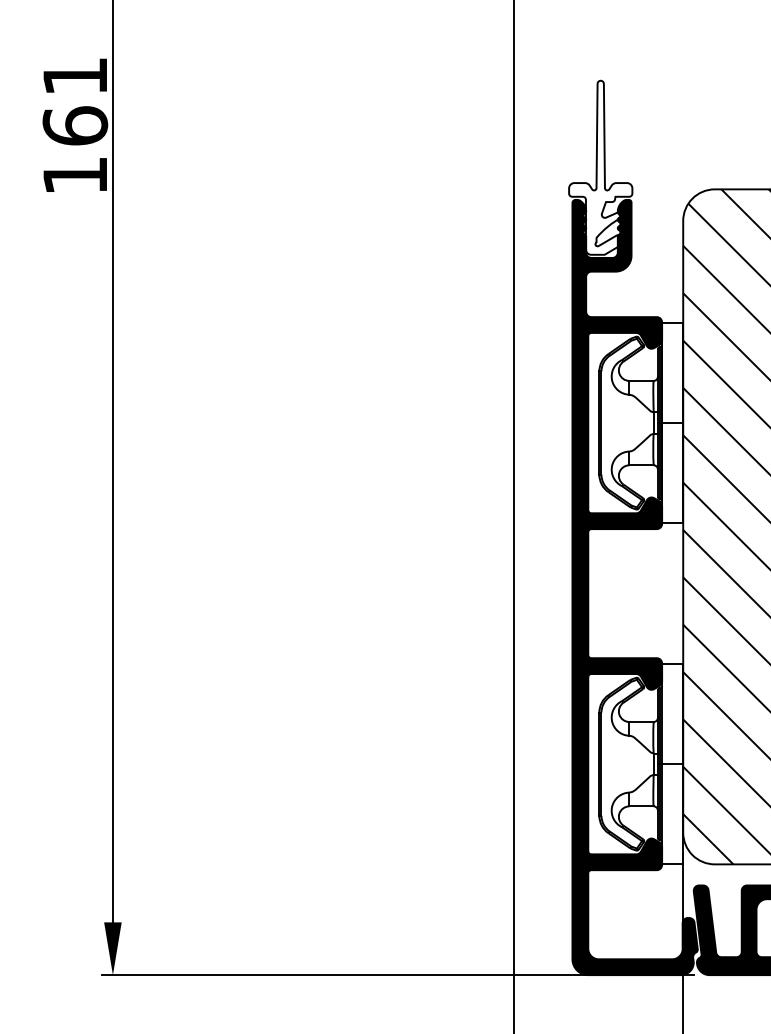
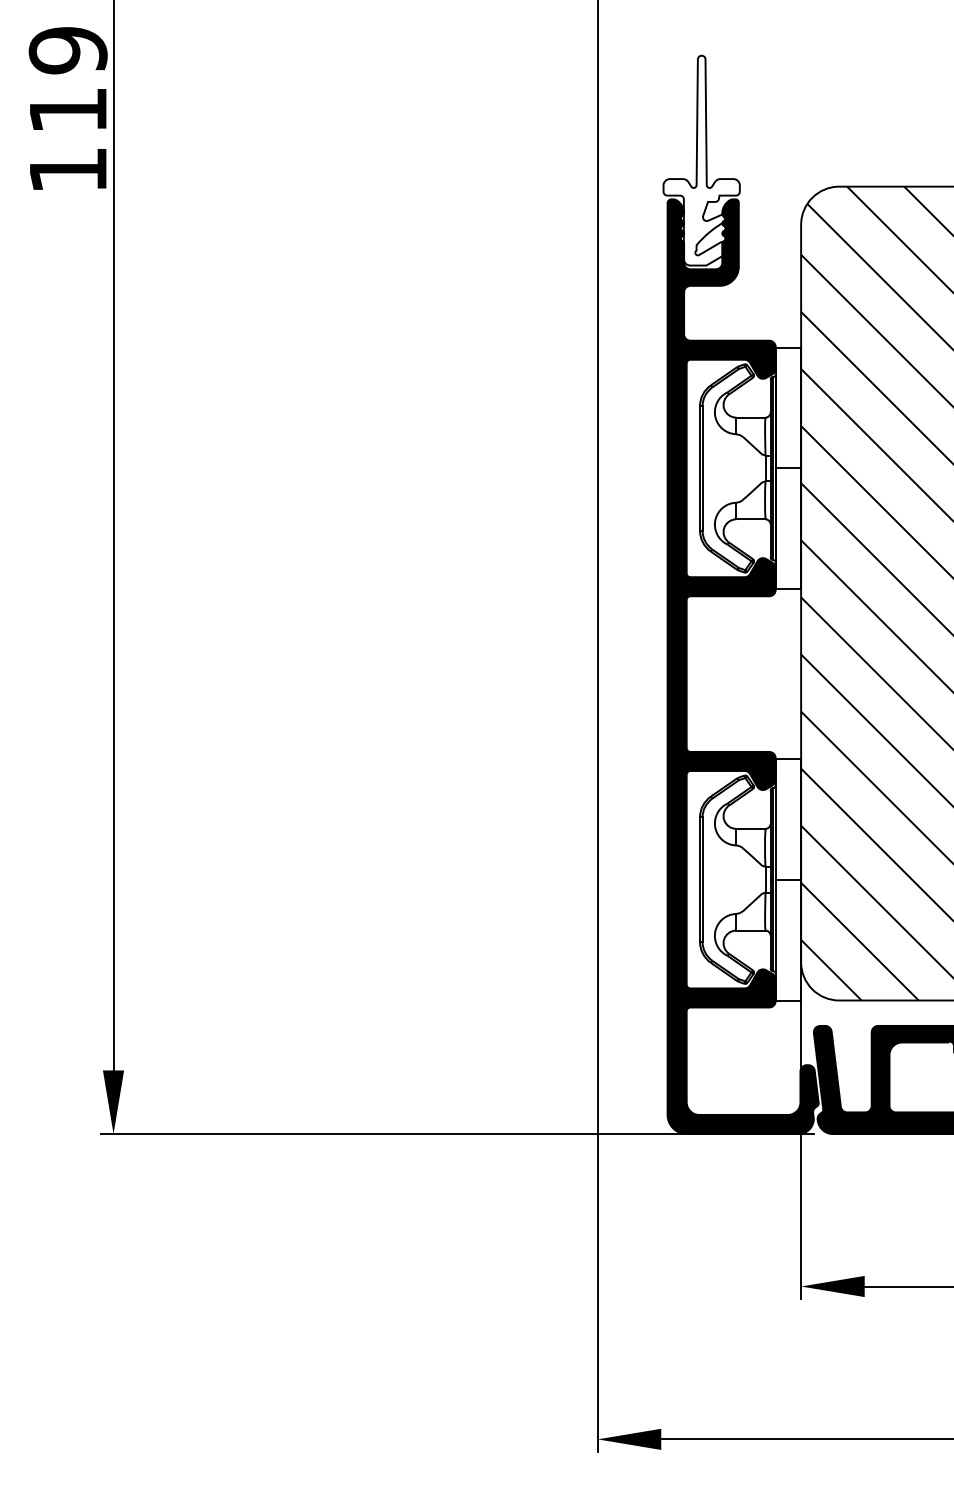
text: (74, 101) -> (67, 80), 161 -> 119

